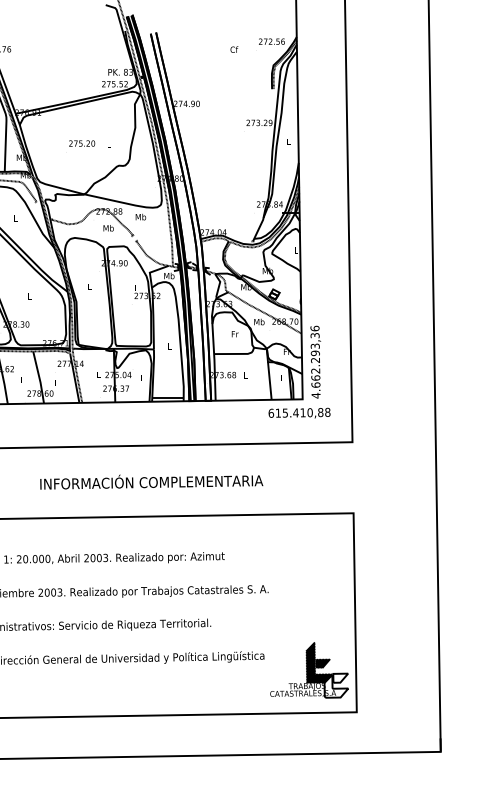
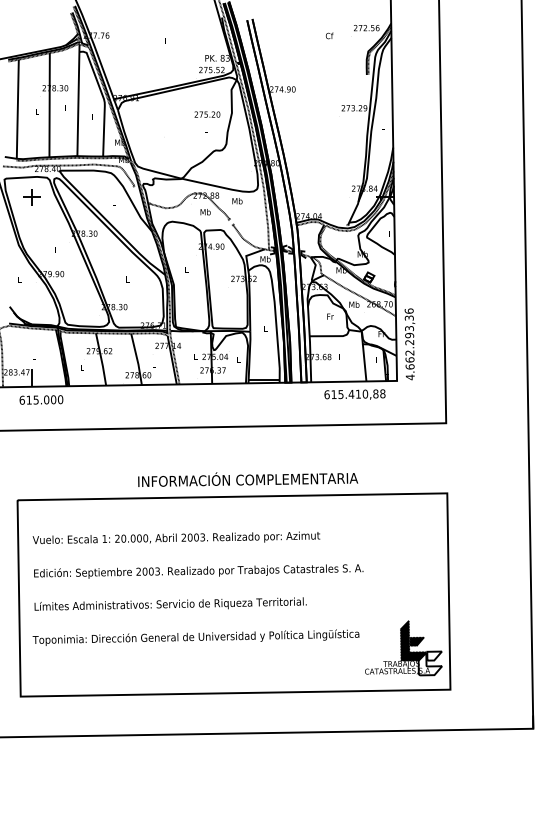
text: (82, 143) -> (207, 114), moved
text: (299, 413) -> (354, 394), moved
text: (152, 482) -> (248, 479), moved

